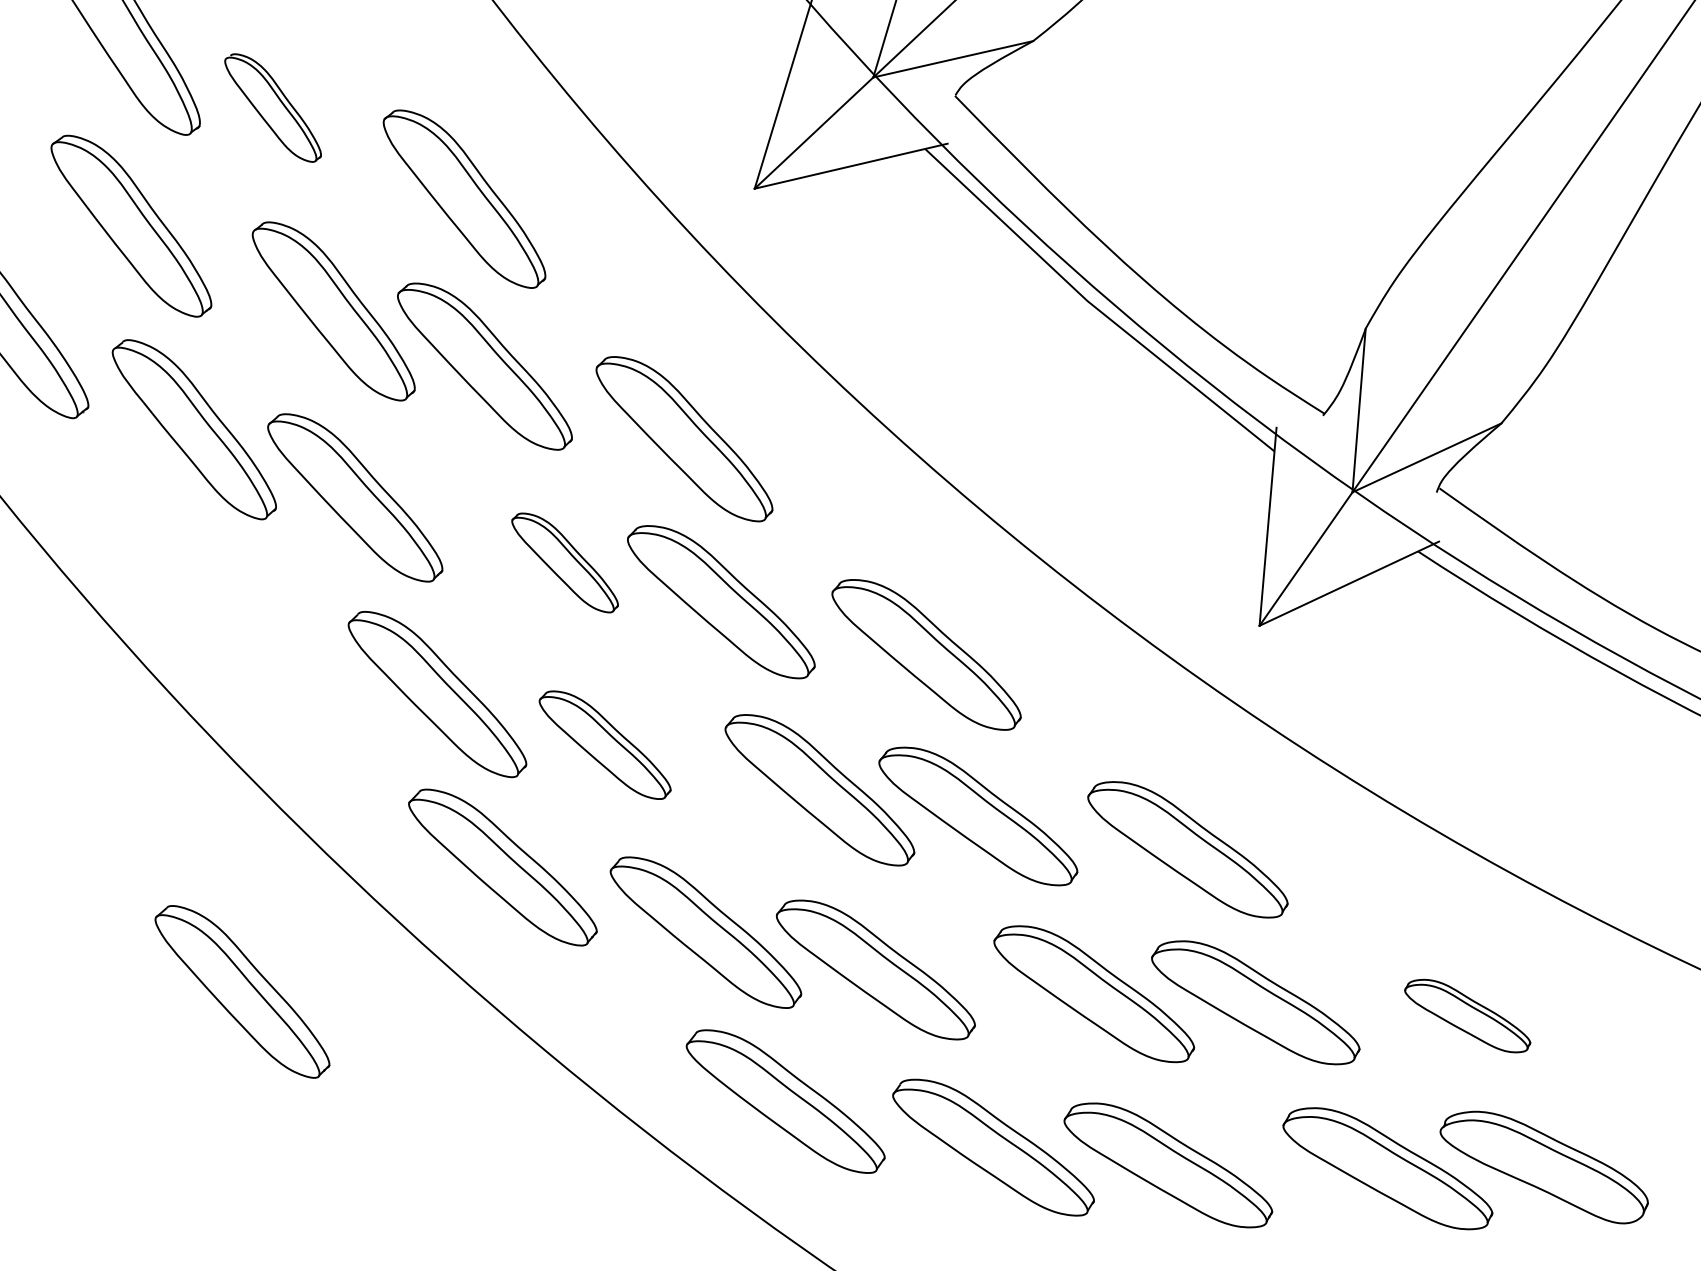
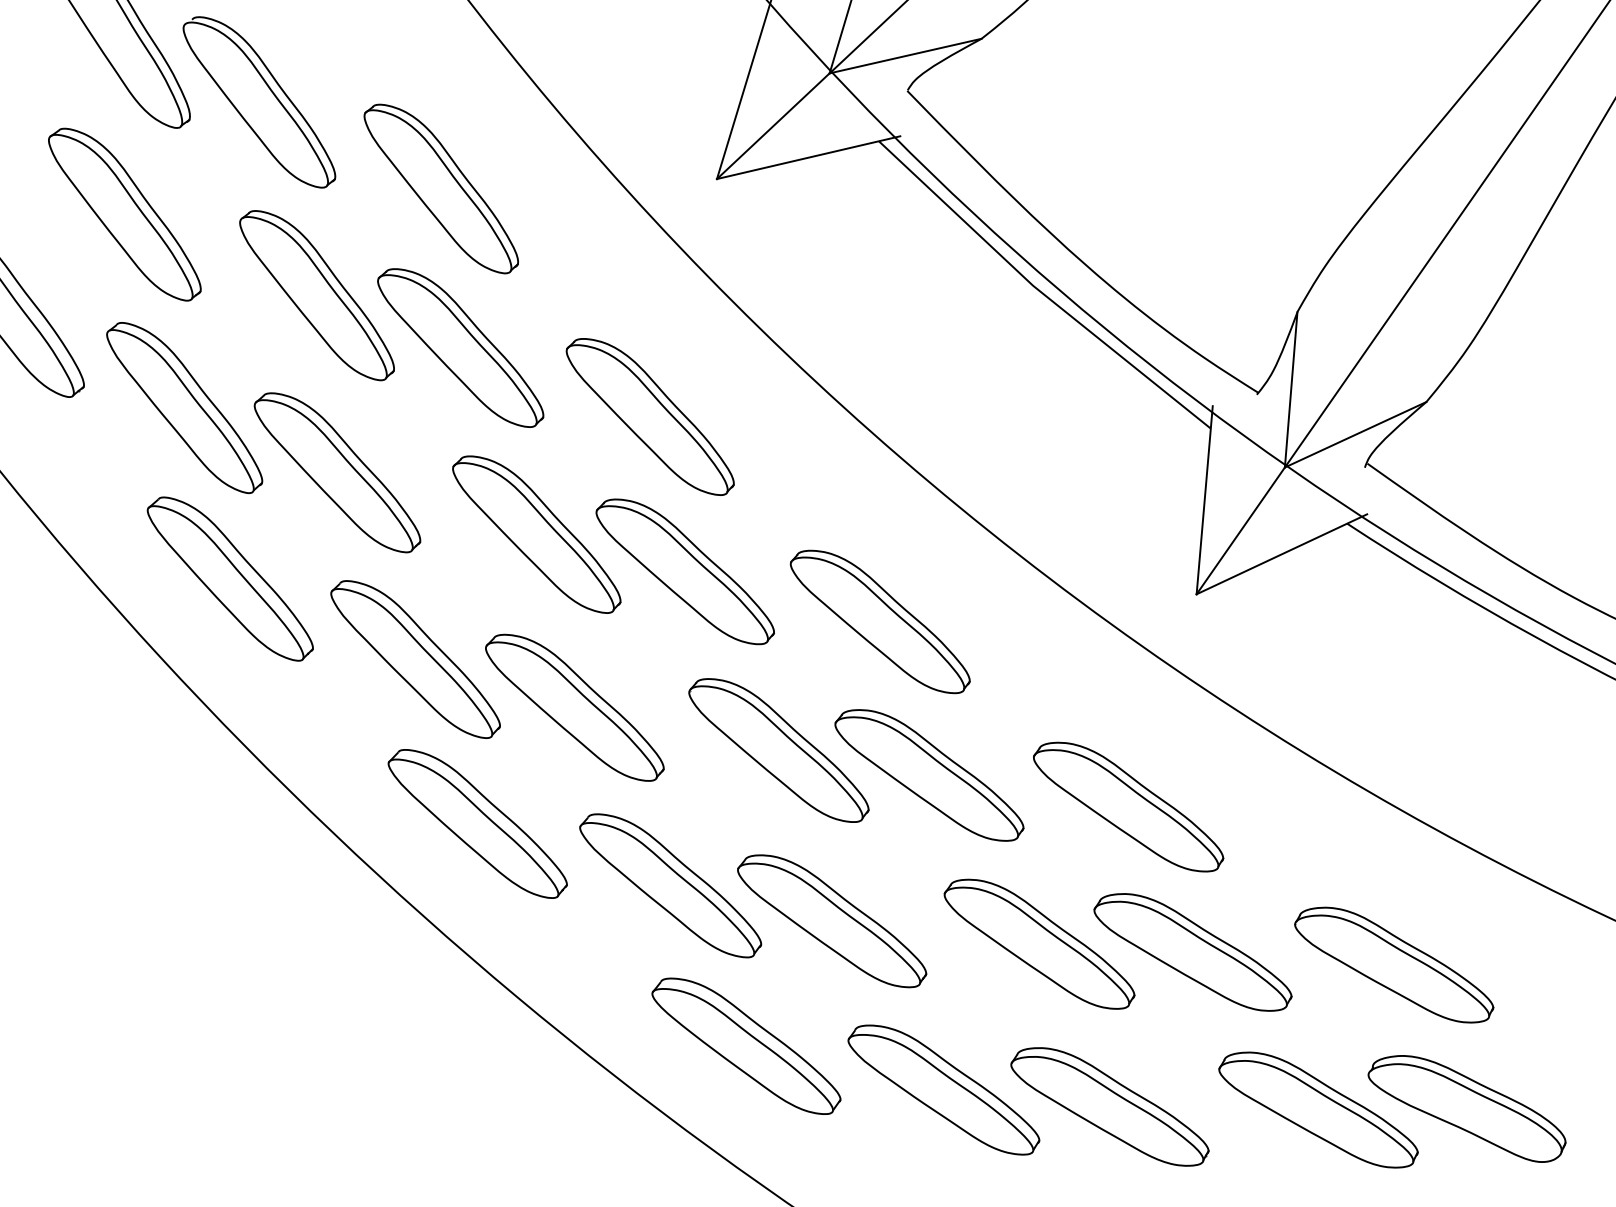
part: (273, 108) -> (259, 102), size x1.67
part: (564, 562) -> (536, 534), size x1.67
part: (604, 744) -> (574, 707), size x1.43
part: (241, 991) -> (229, 578), moved
part: (1467, 1015) -> (1394, 964), size x1.67

